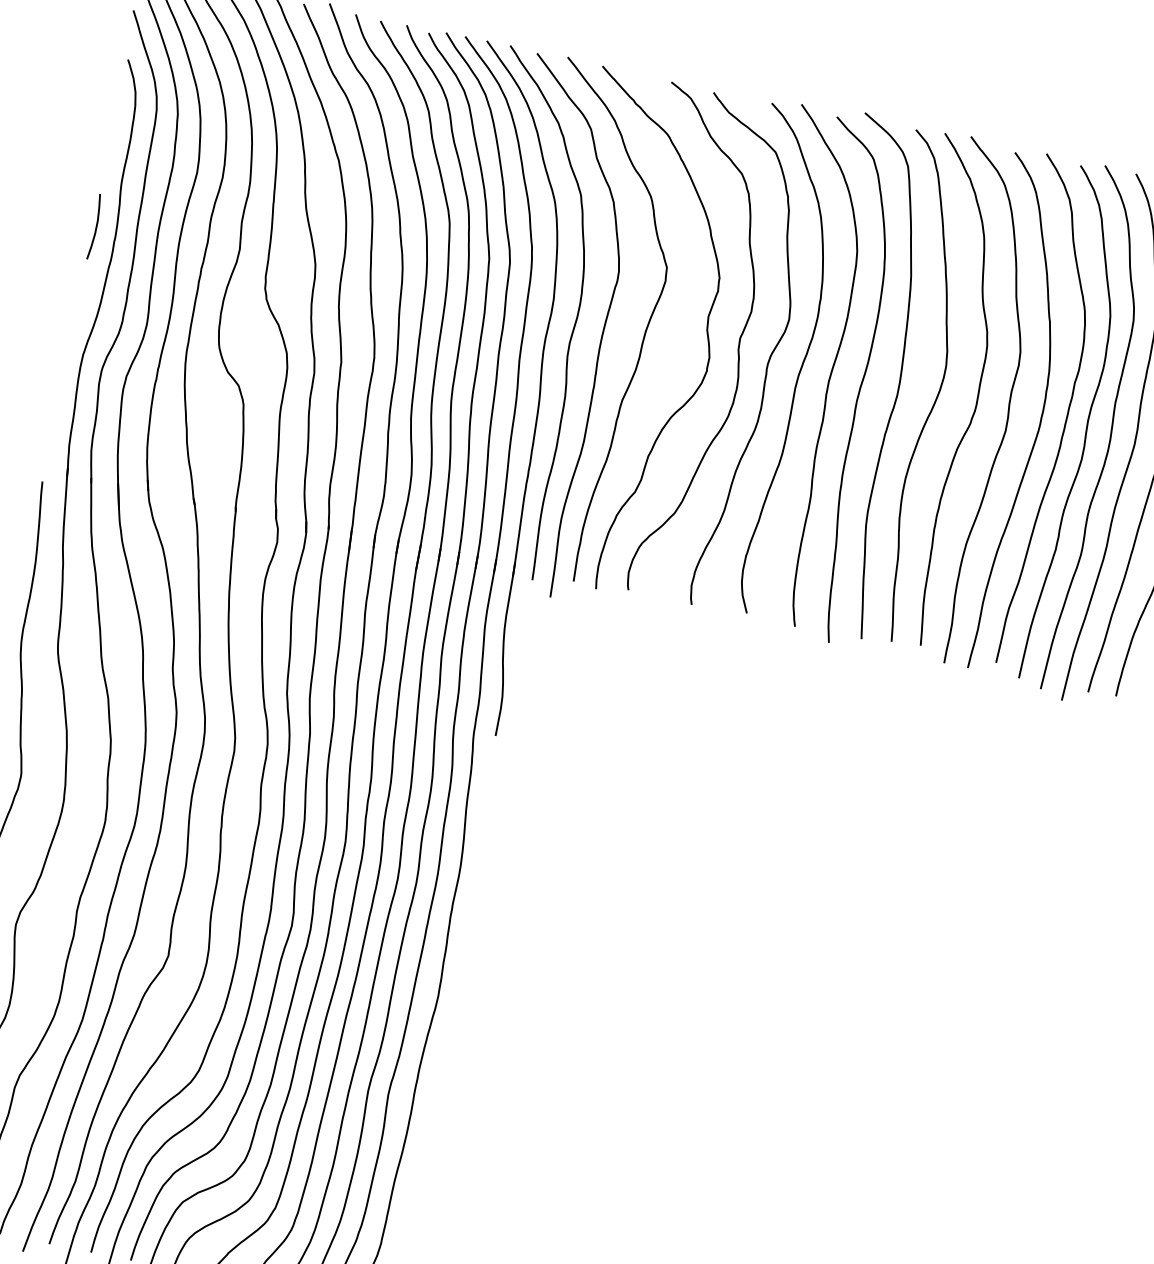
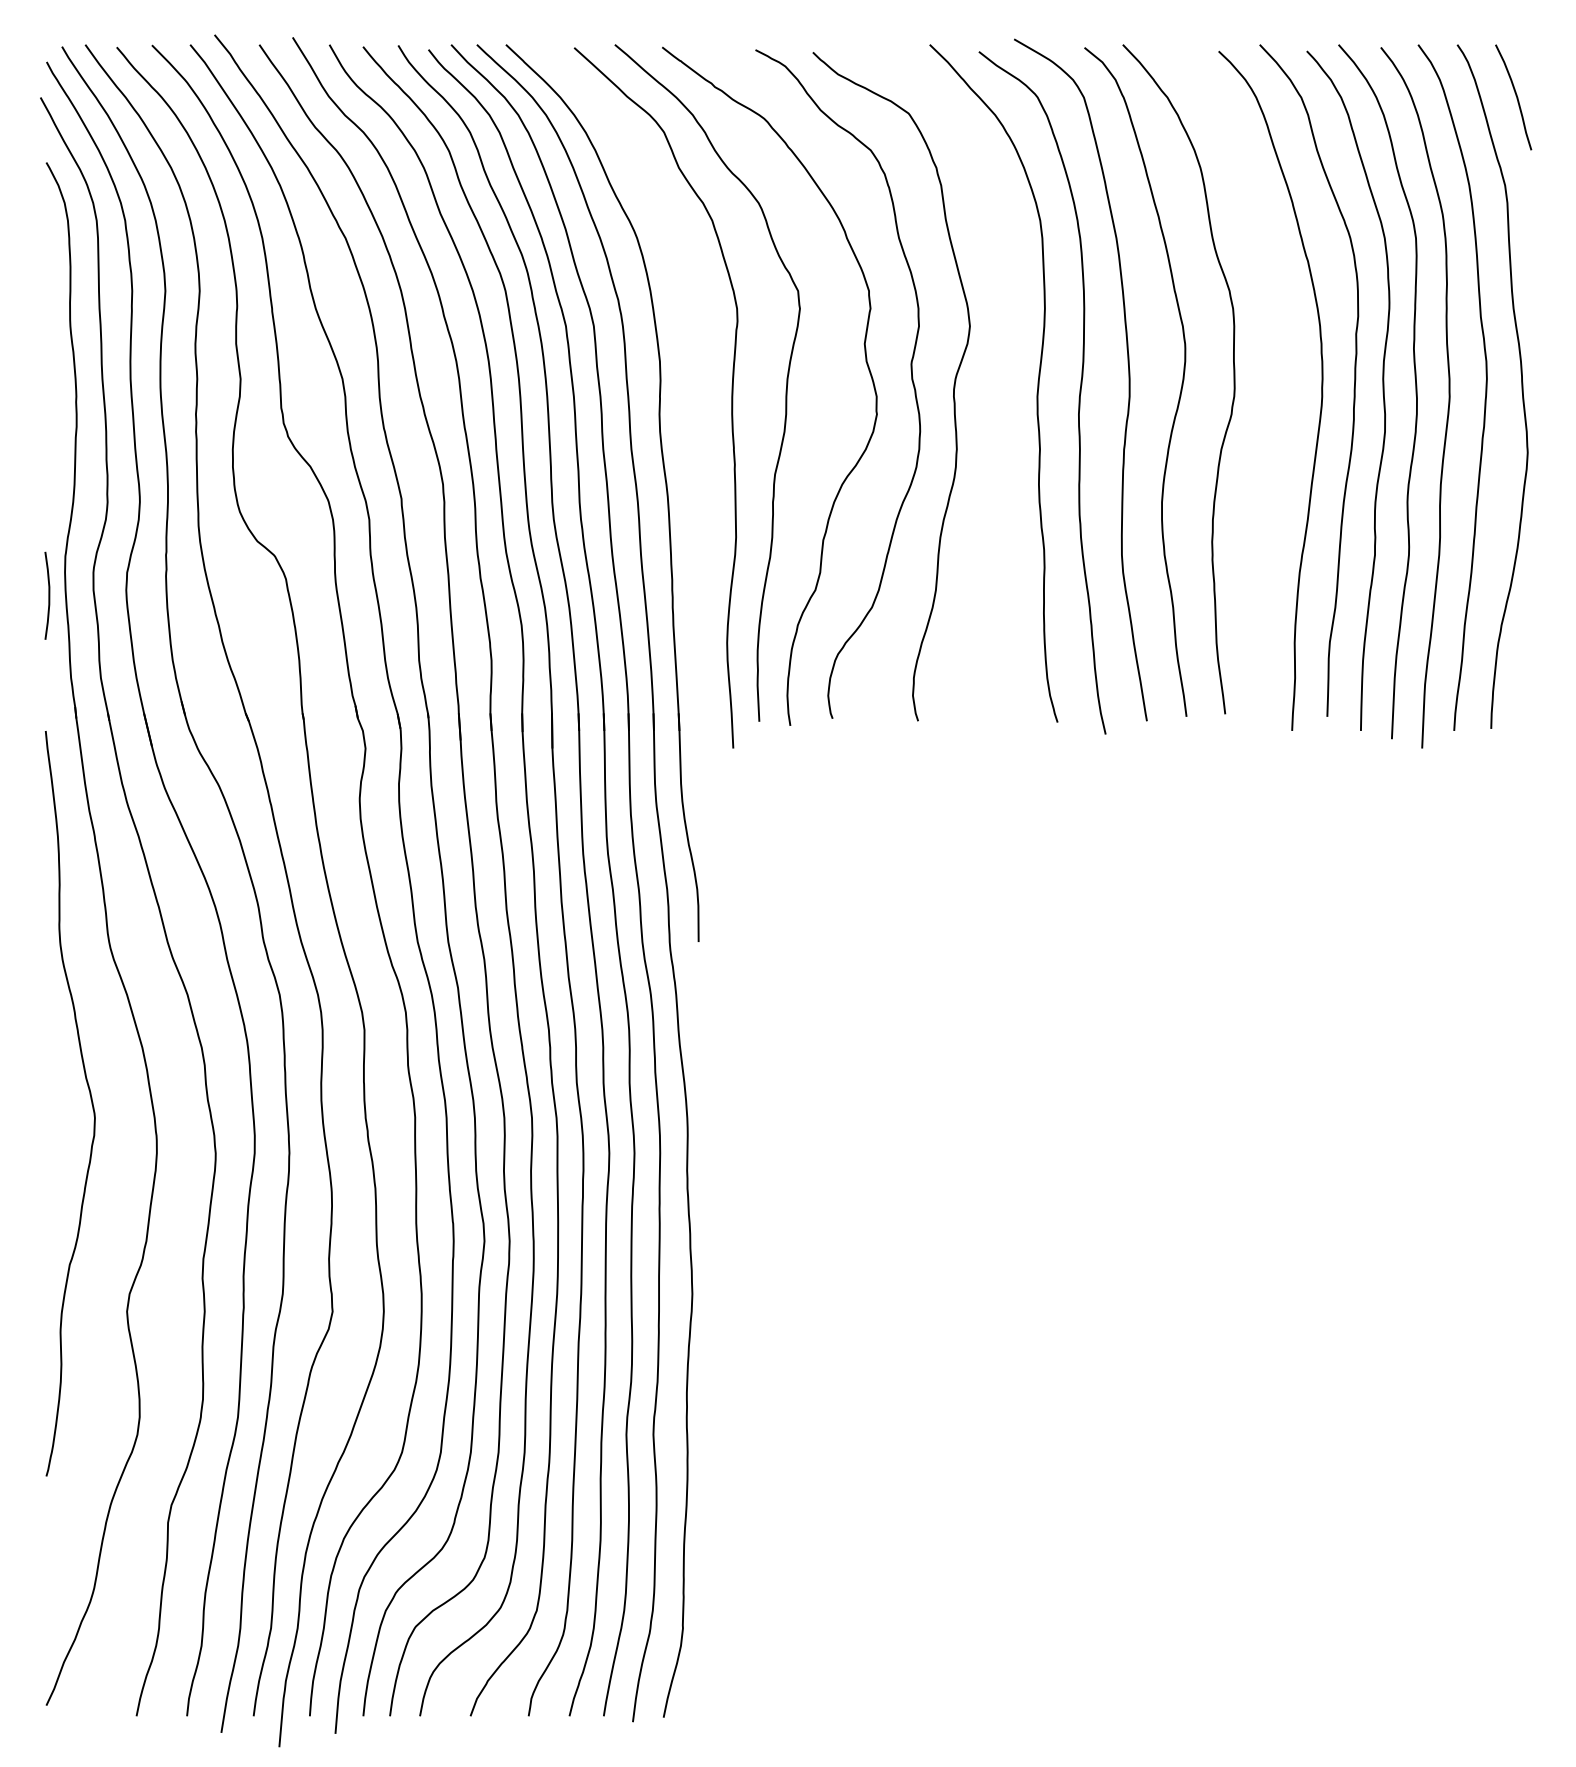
curve: (95, 226) -> (48, 595), moved
curve: (573, 327) -> (692, 393), removed
curve: (799, 371) -> (996, 390), removed
curve: (1007, 409) -> (1276, 385), removed

